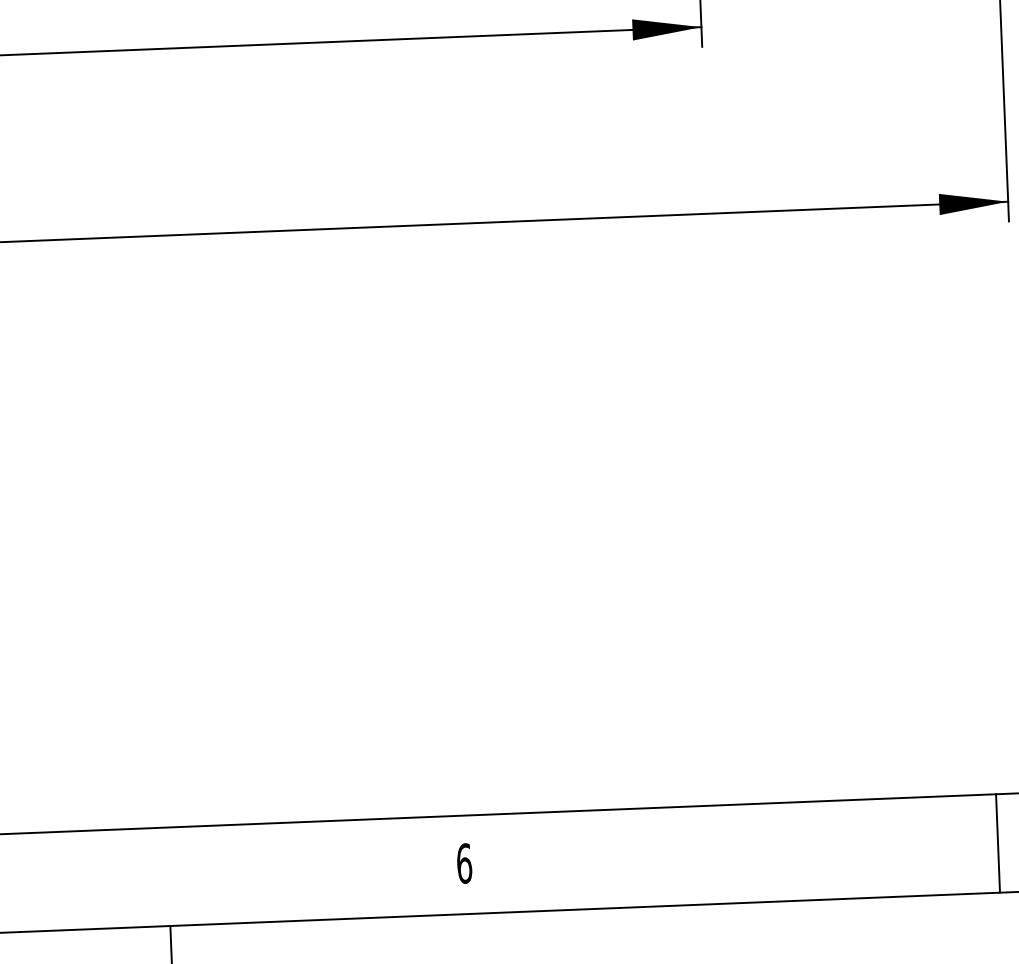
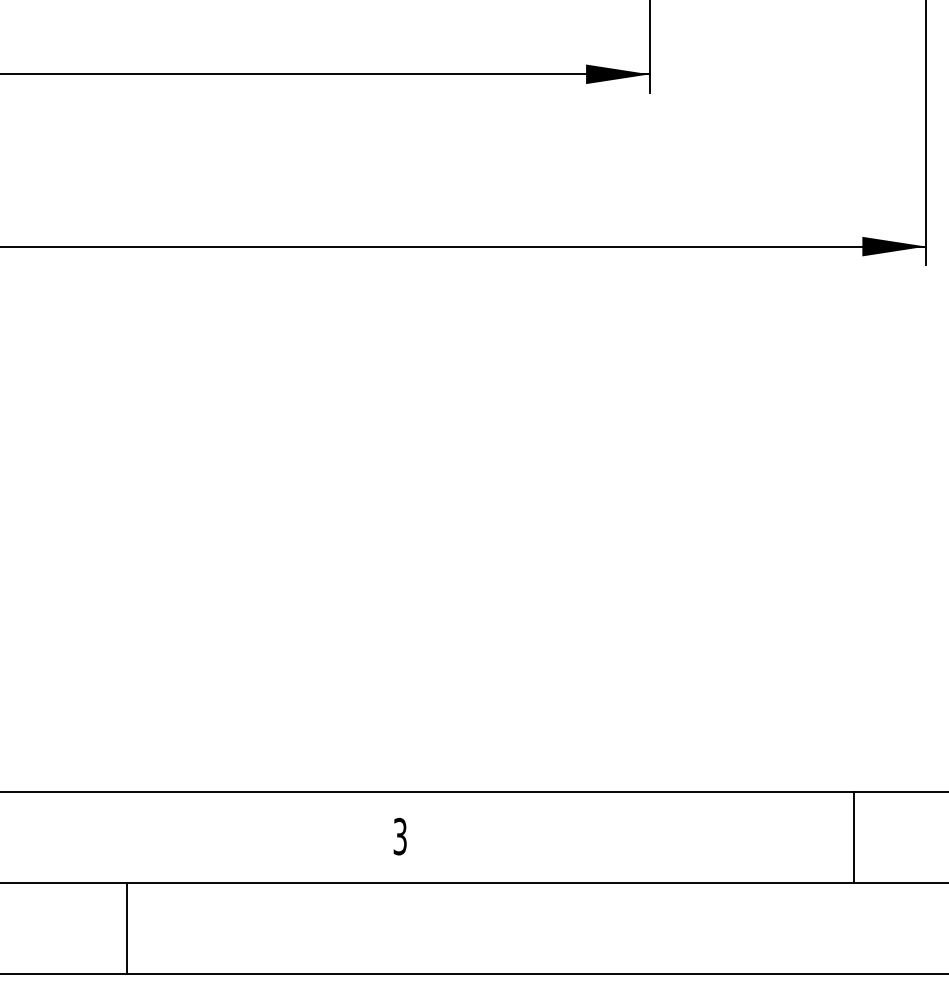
line: (997, 843) -> (853, 837), moved
text: (464, 863) -> (400, 836), 6 -> 3

